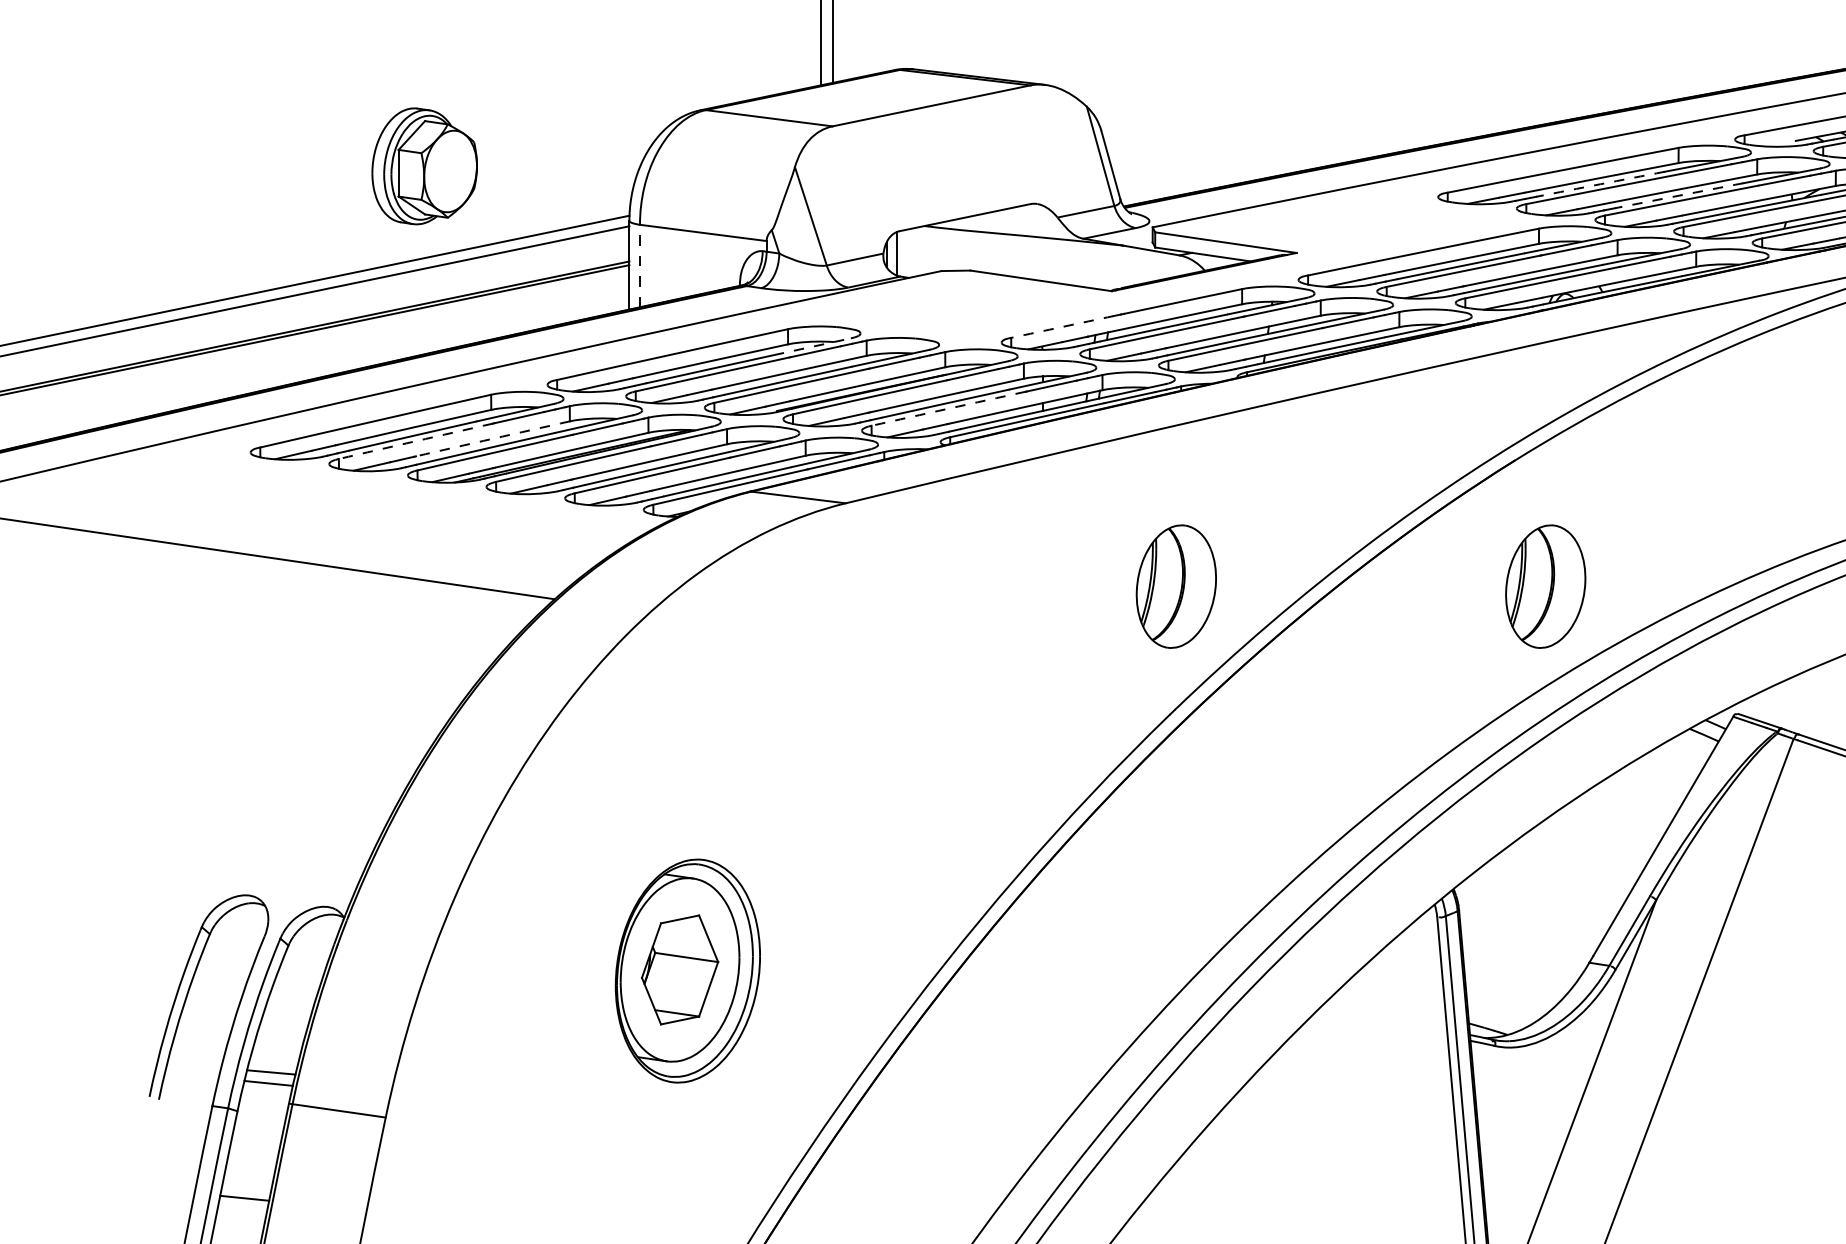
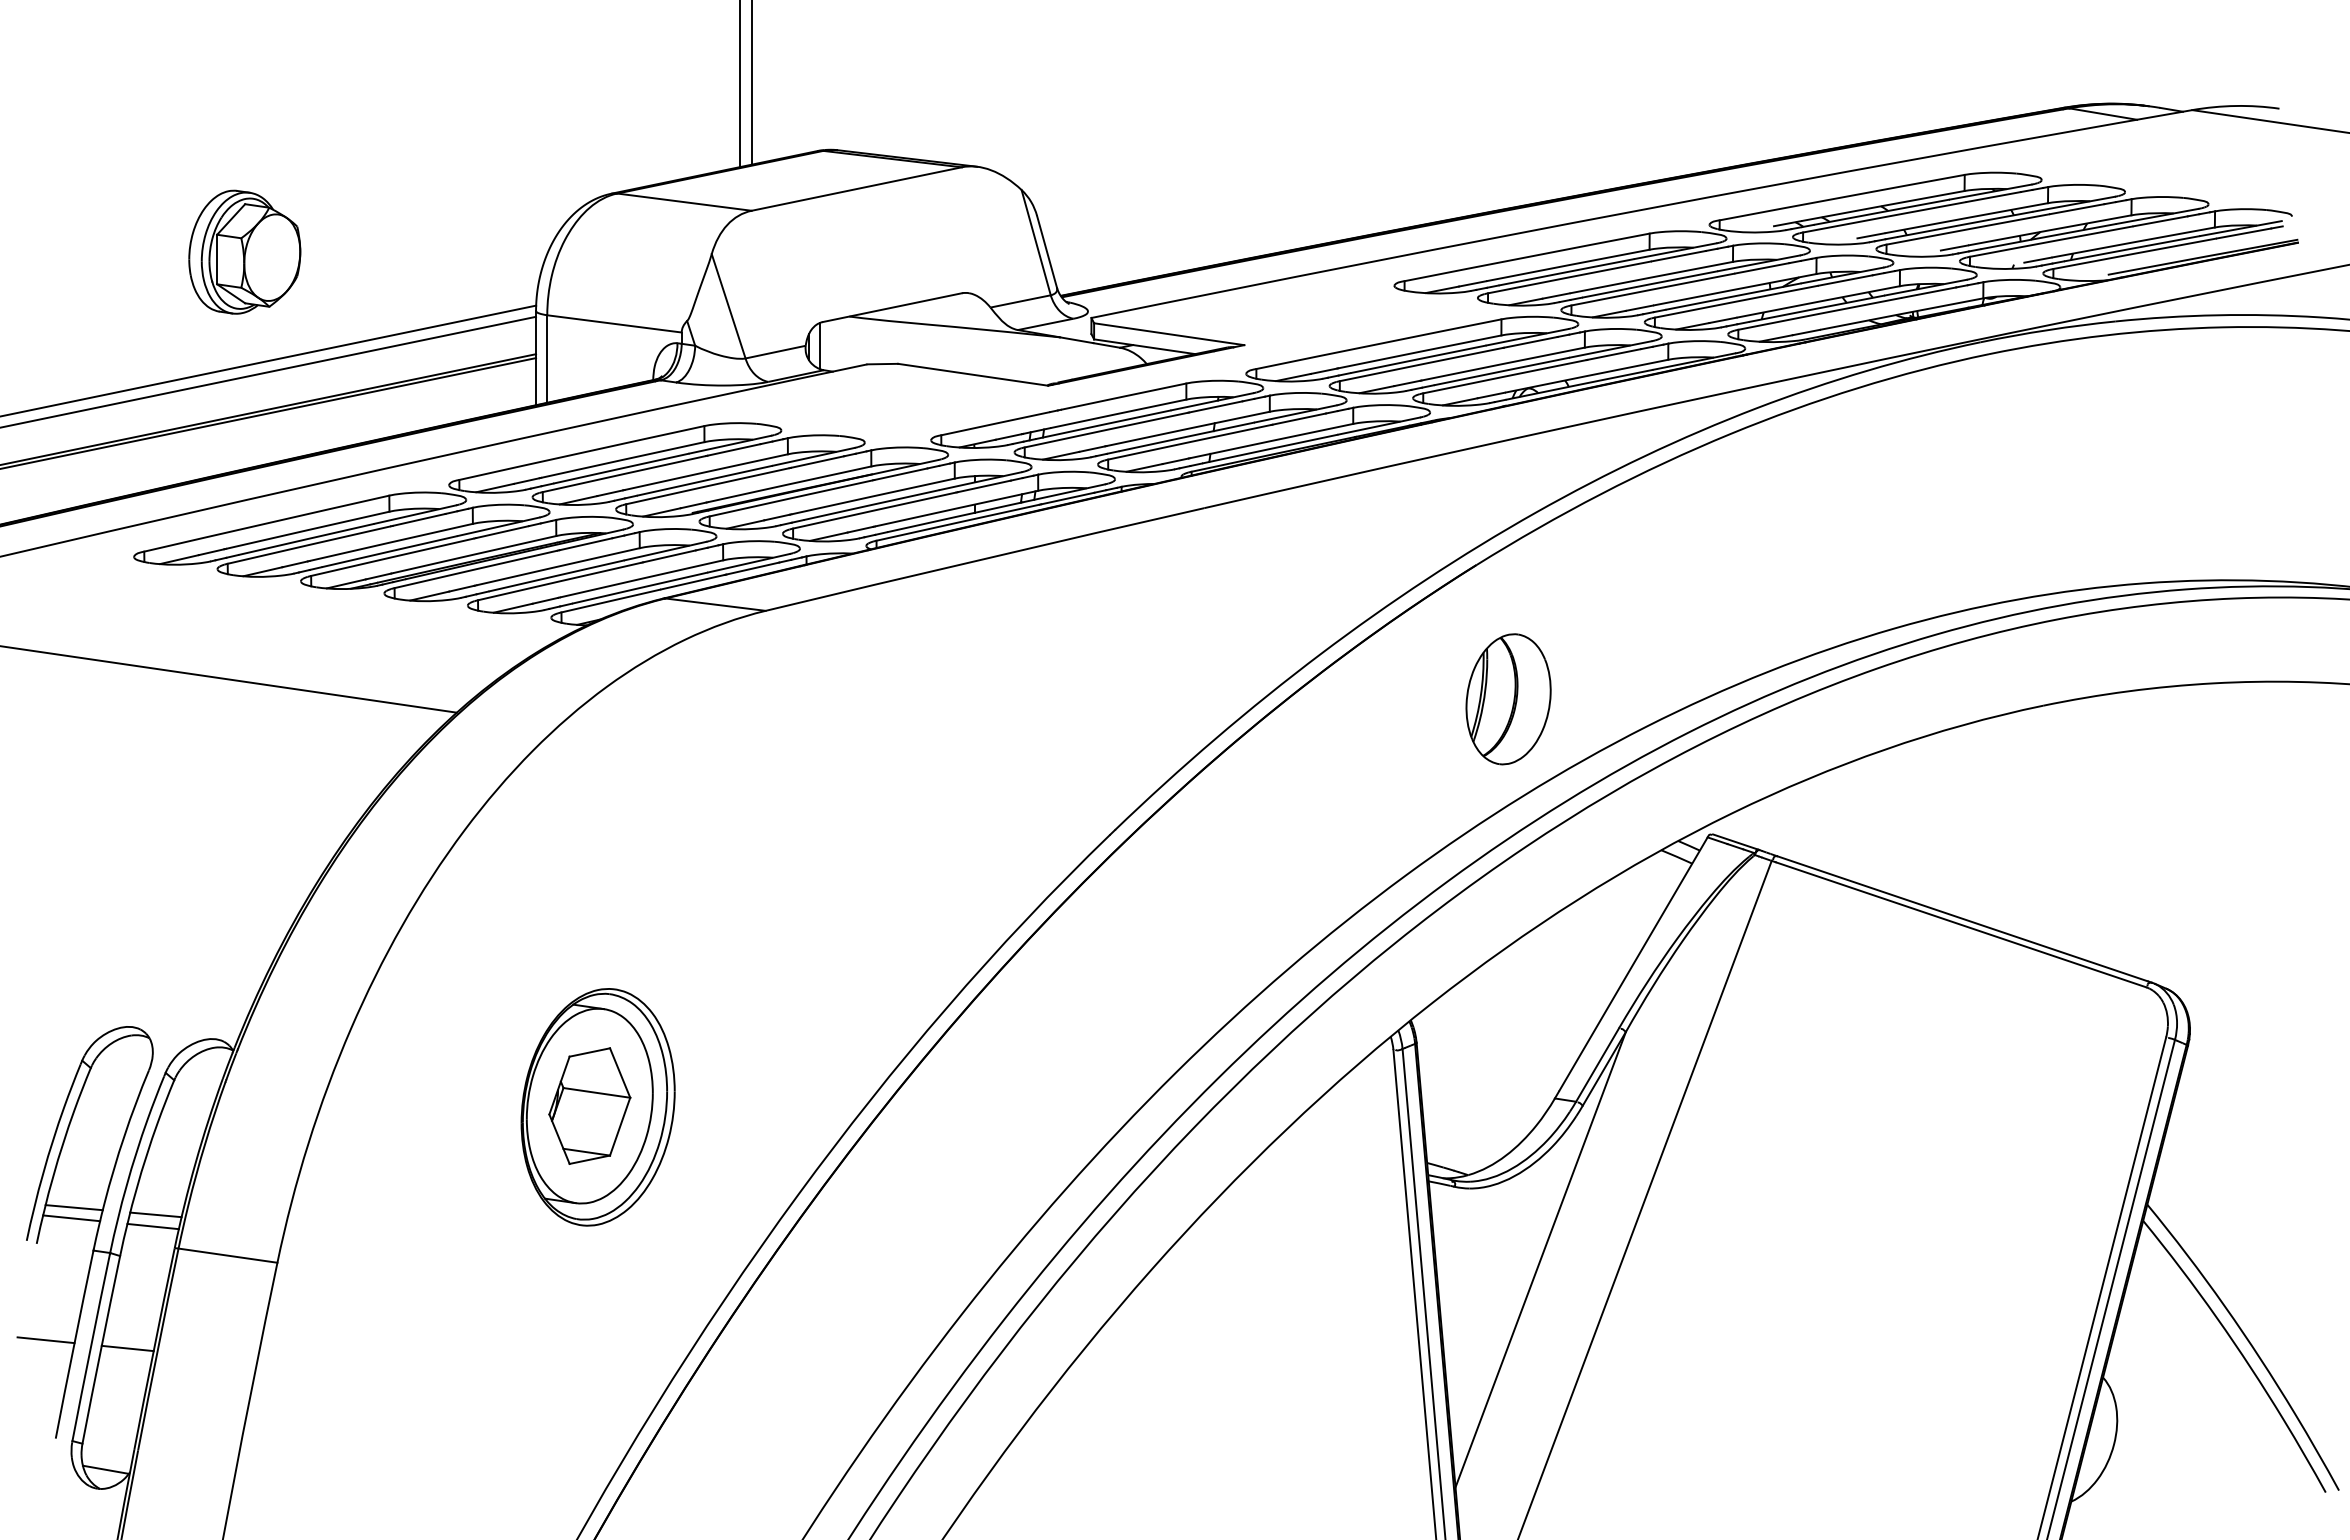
part: (424, 165) -> (244, 251), moved
arc: (1600, 184) -> (1566, 272), dashed -> solid
arc: (1679, 195) -> (1650, 284), dashed -> solid
line: (640, 266) -> (547, 359), dashed -> solid
arc: (1062, 326) -> (995, 423), dashed -> solid
line: (812, 346) -> (730, 444), dashed -> solid
arc: (948, 408) -> (874, 510), dashed -> solid
arc: (493, 438) -> (391, 542), dashed -> solid
arc: (415, 440) -> (309, 544), dashed -> solid
part: (1176, 586) -> (1116, 699), removed
line: (193, 1065) -> (73, 1207), added
line: (191, 1075) -> (71, 1218), added
line: (167, 1190) -> (45, 1340), added

